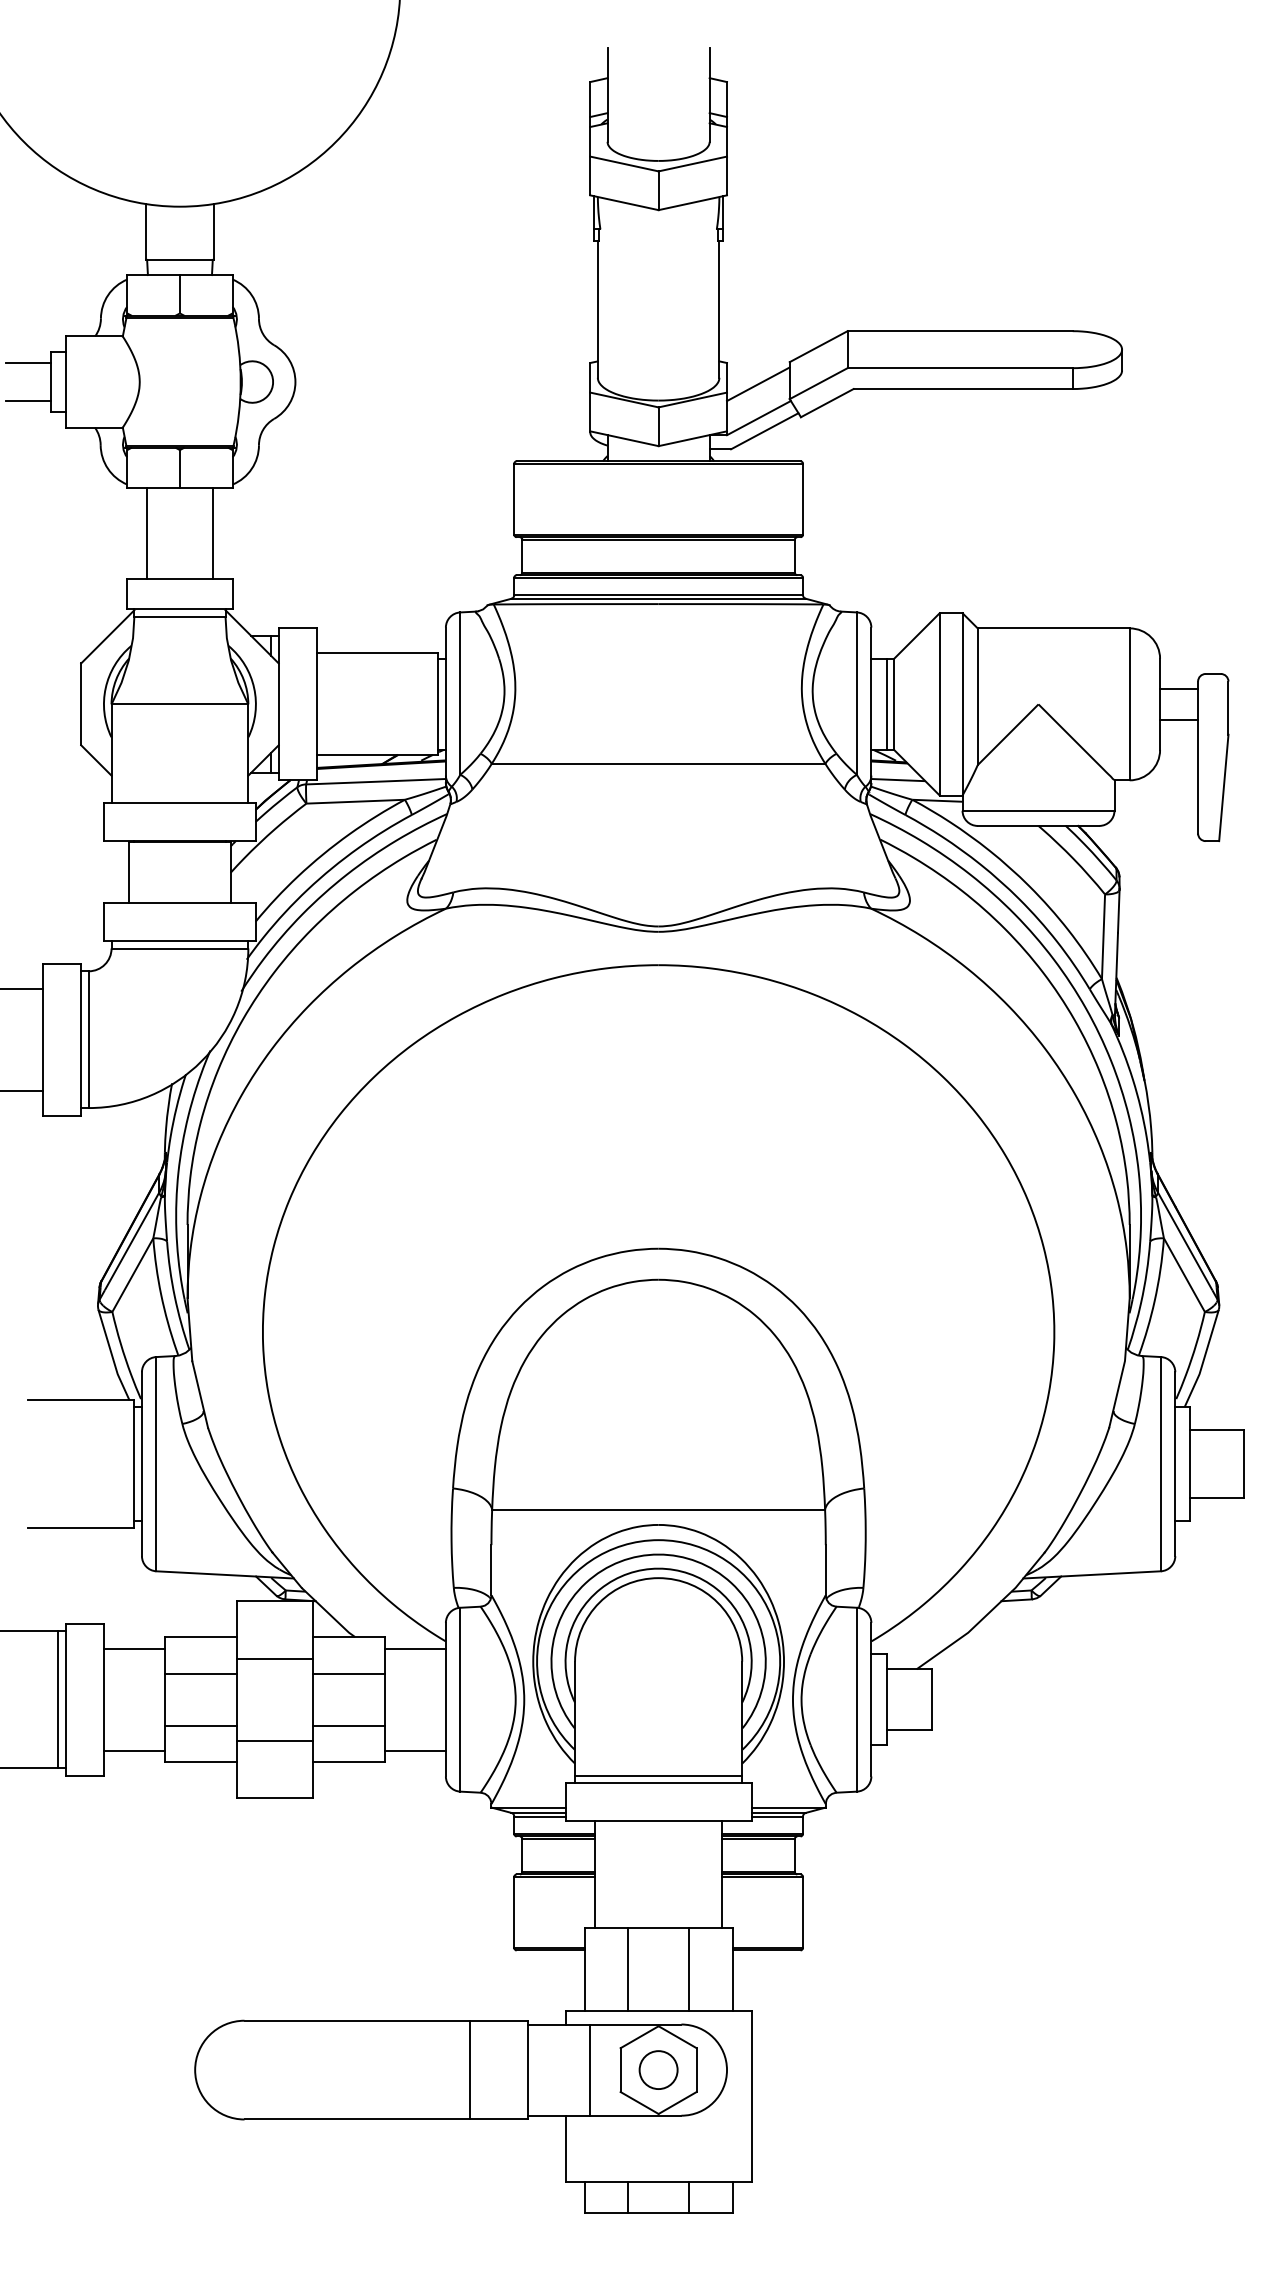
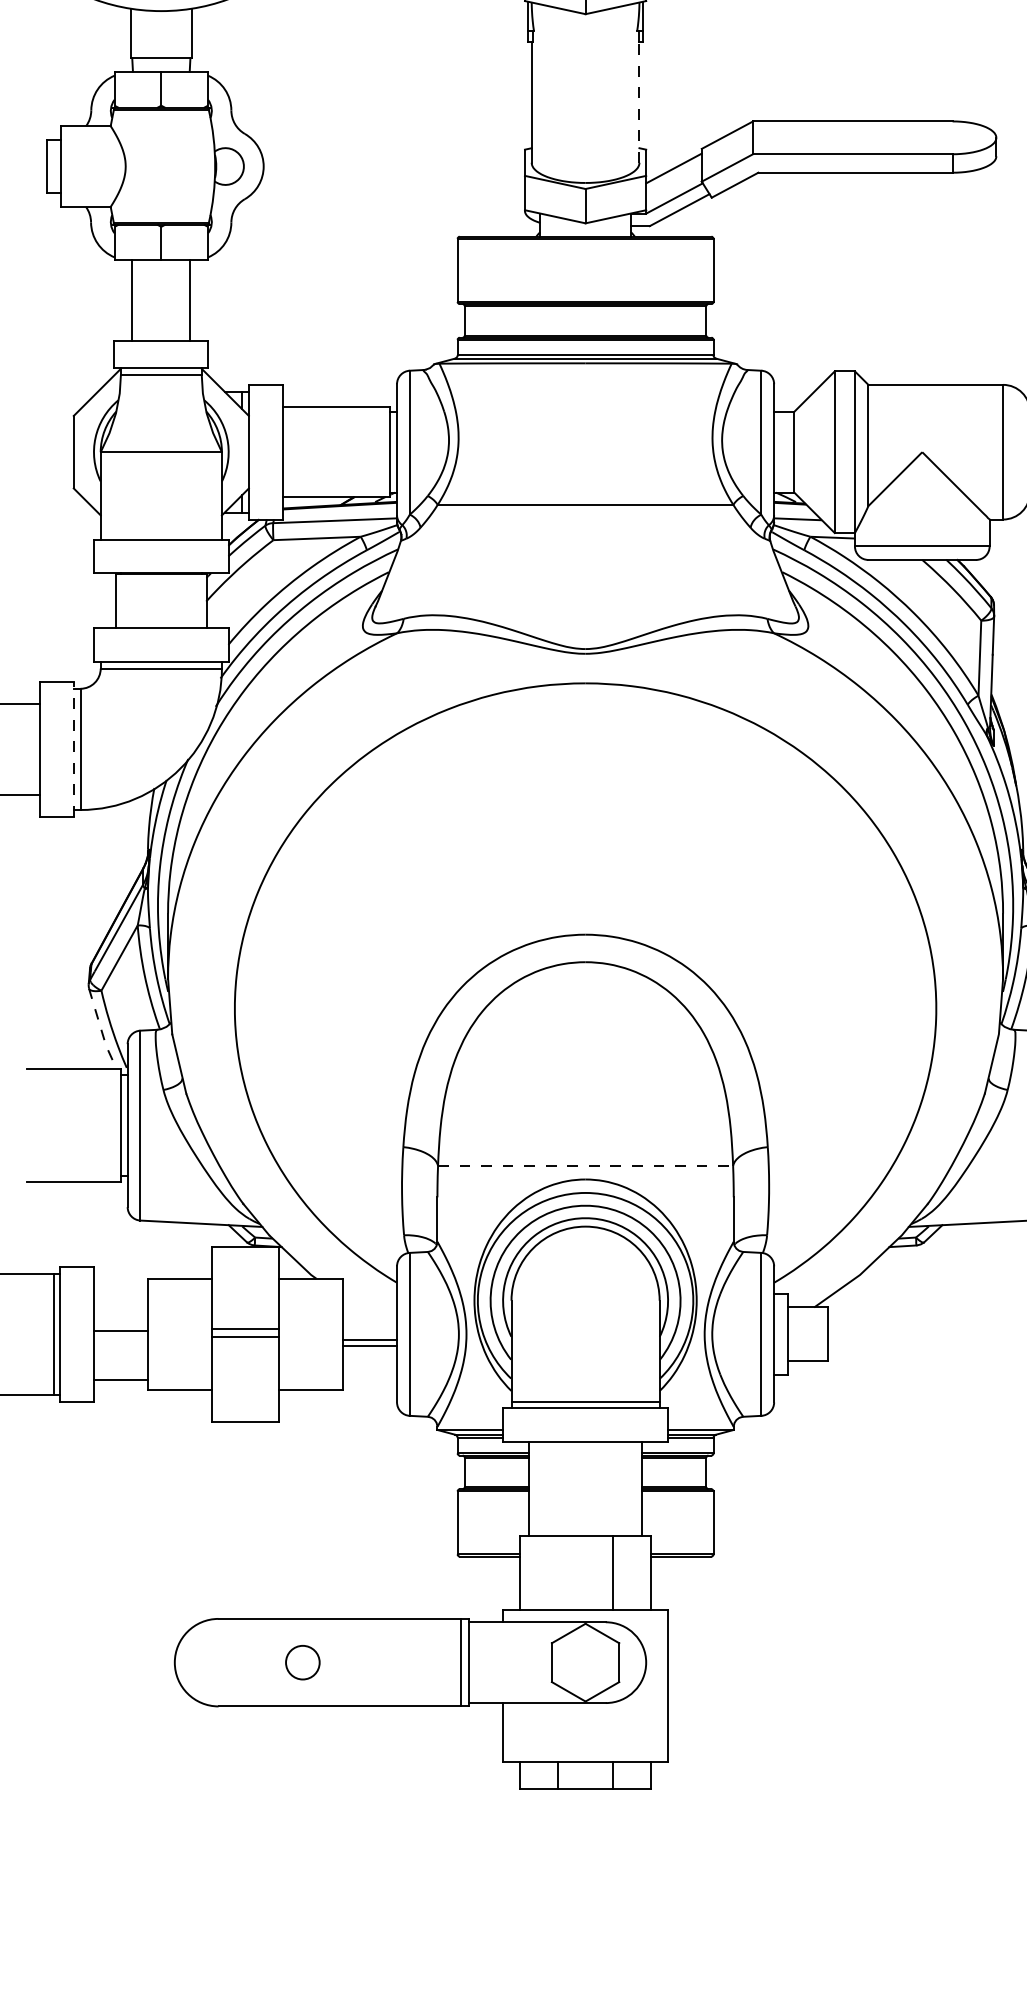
line: (719, 309) -> (639, 102), solid -> dashed
line: (28, 363) -> (27, 150), removed
line: (28, 401) -> (27, 183), removed
line: (886, 703) -> (787, 451), removed
line: (81, 1039) -> (74, 749), solid -> dashed
line: (112, 1356) -> (101, 1030), solid -> dashed
line: (659, 1509) -> (586, 1165), solid -> dashed
line: (133, 1648) -> (120, 1330), moved
line: (415, 1648) -> (370, 1345), moved
line: (274, 1658) -> (245, 1336), moved
line: (200, 1673) -> (179, 1311), removed
line: (348, 1673) -> (310, 1311), removed
line: (200, 1725) -> (179, 1357), removed
line: (348, 1725) -> (310, 1357), removed
line: (274, 1740) -> (245, 1328), moved
line: (415, 1750) -> (370, 1339), moved
line: (627, 1969) -> (558, 1573), removed
line: (469, 2069) -> (460, 1662), moved
line: (590, 2069) -> (525, 1662), removed
circle: (658, 2069) -> (302, 1662), moved

